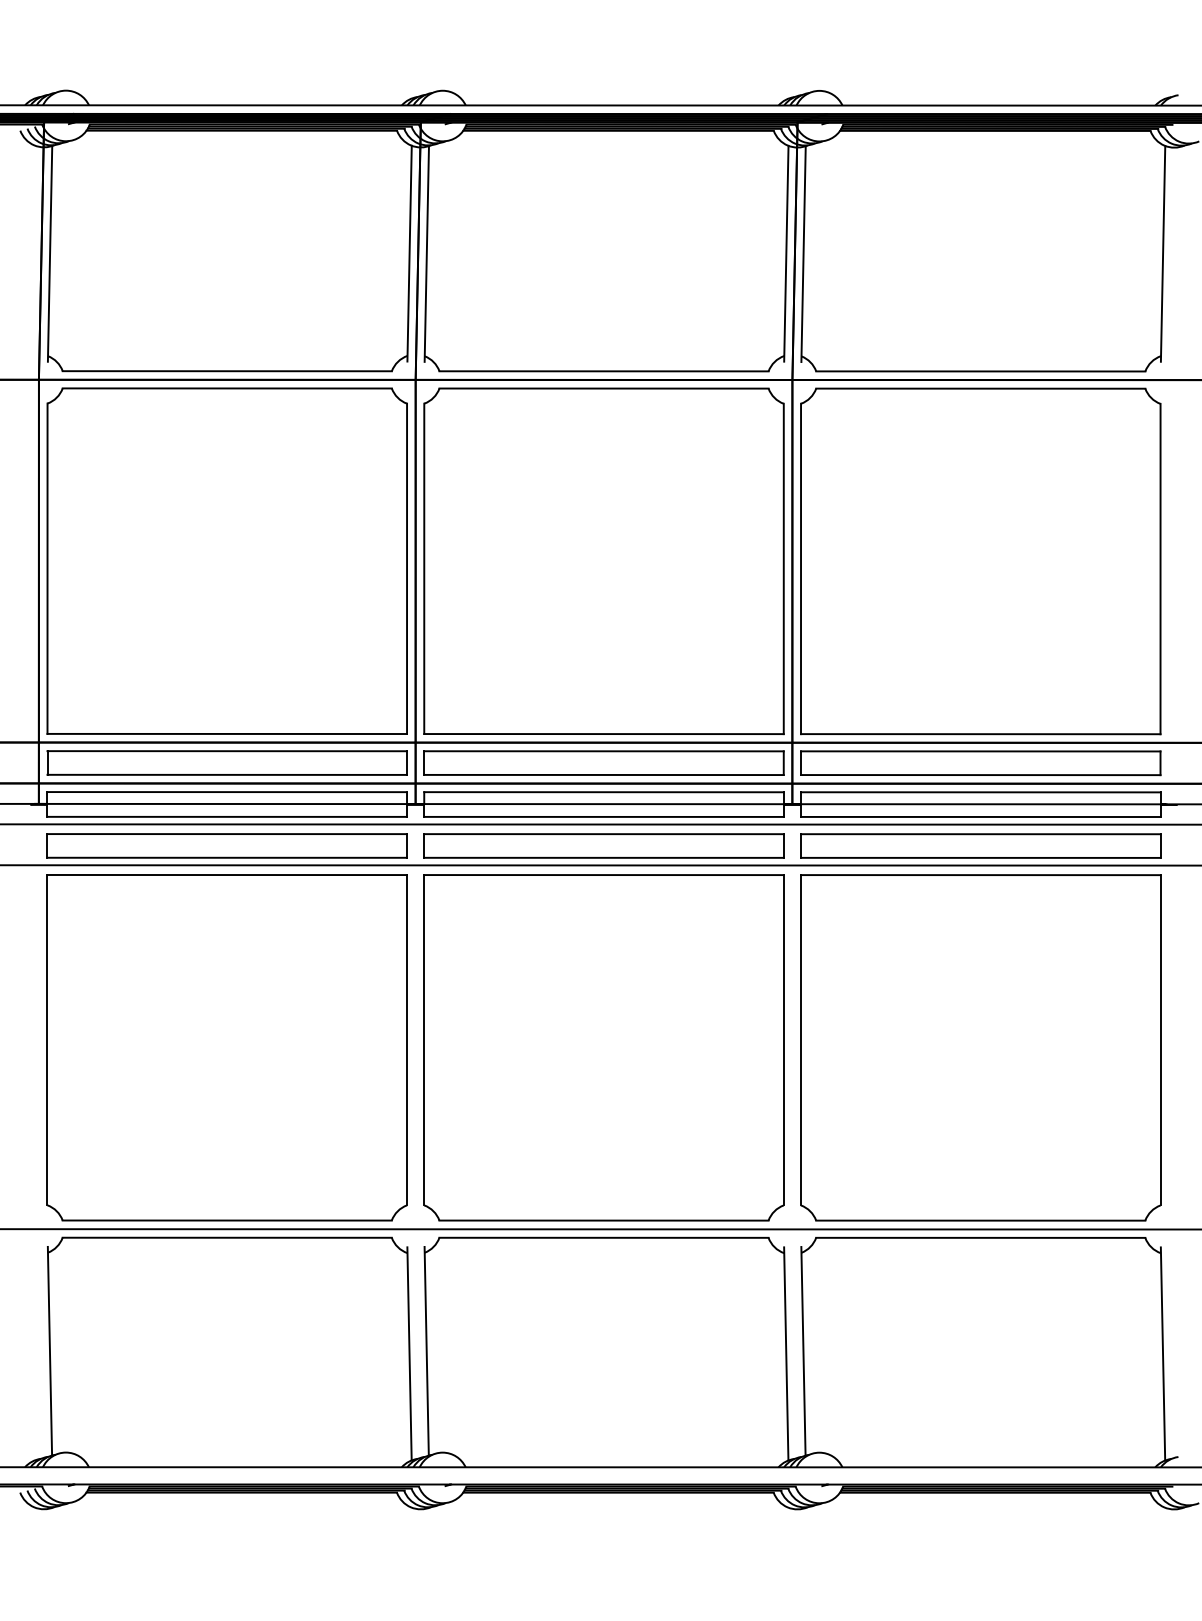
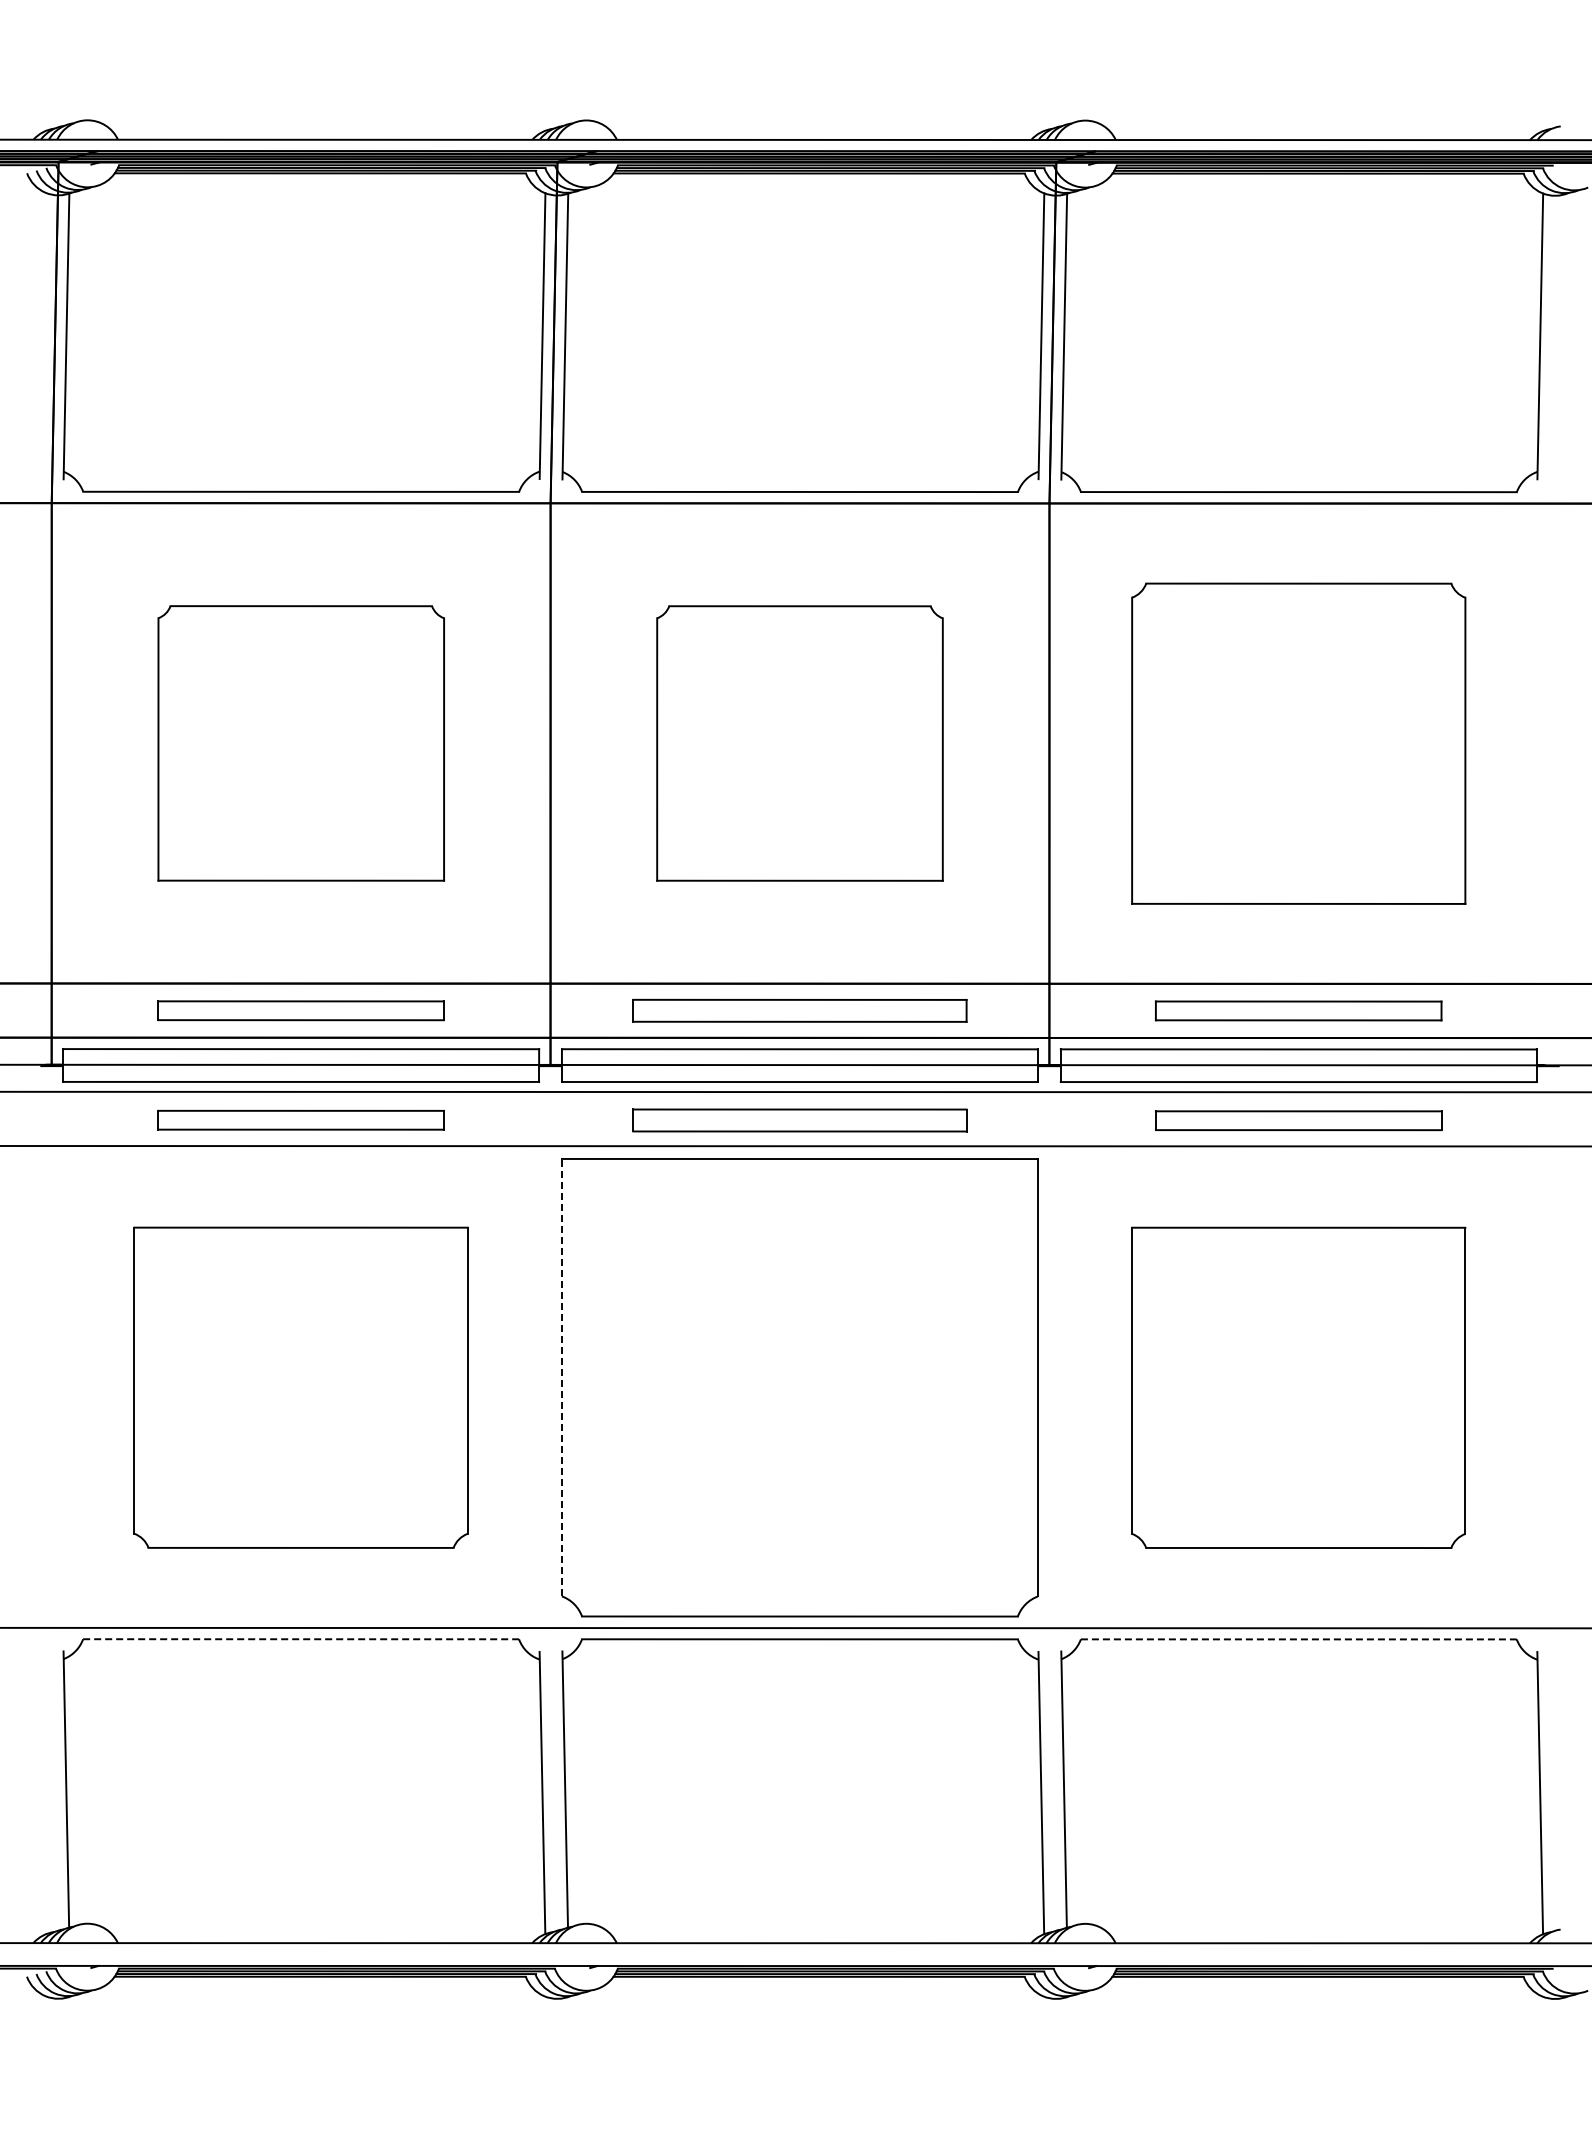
part: (227, 561) -> (301, 743), size x0.6
part: (603, 561) -> (799, 743), size x0.6
part: (980, 561) -> (1298, 743), size x0.7
part: (226, 762) -> (300, 1010), size x0.6
part: (603, 762) -> (799, 1010), size x0.7
part: (980, 762) -> (1298, 1010), size x0.6
part: (226, 845) -> (300, 1119), size x0.6
part: (603, 845) -> (799, 1120), size x0.7
part: (980, 845) -> (1298, 1120), size x0.6
line: (423, 1040) -> (561, 1377), solid -> dashed
part: (226, 1047) -> (300, 1387), size x0.7
part: (980, 1047) -> (1298, 1387), size x0.7
line: (227, 1237) -> (301, 1639), solid -> dashed
line: (980, 1237) -> (1298, 1639), solid -> dashed

